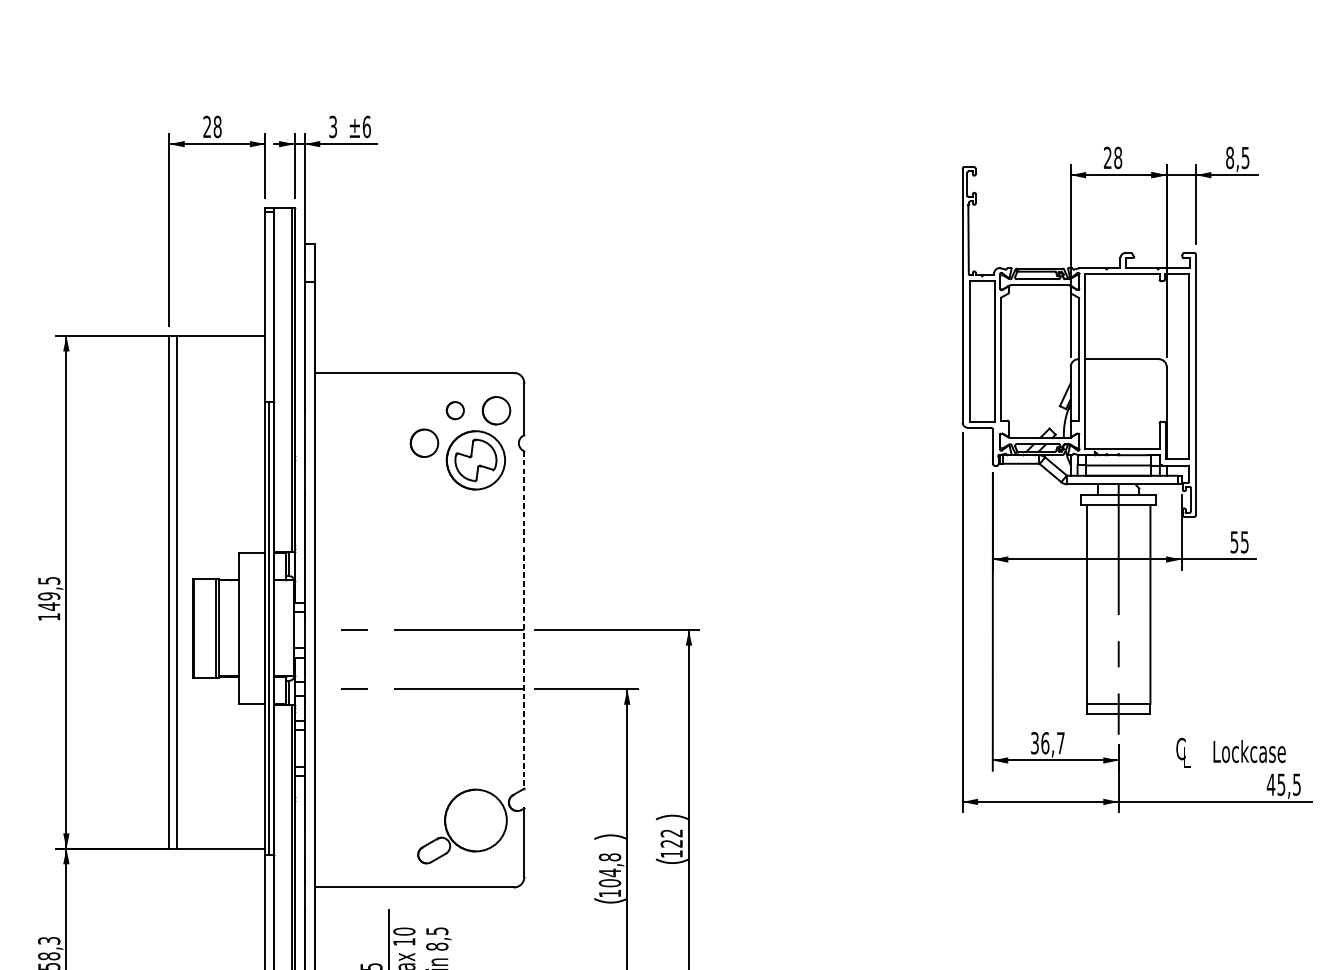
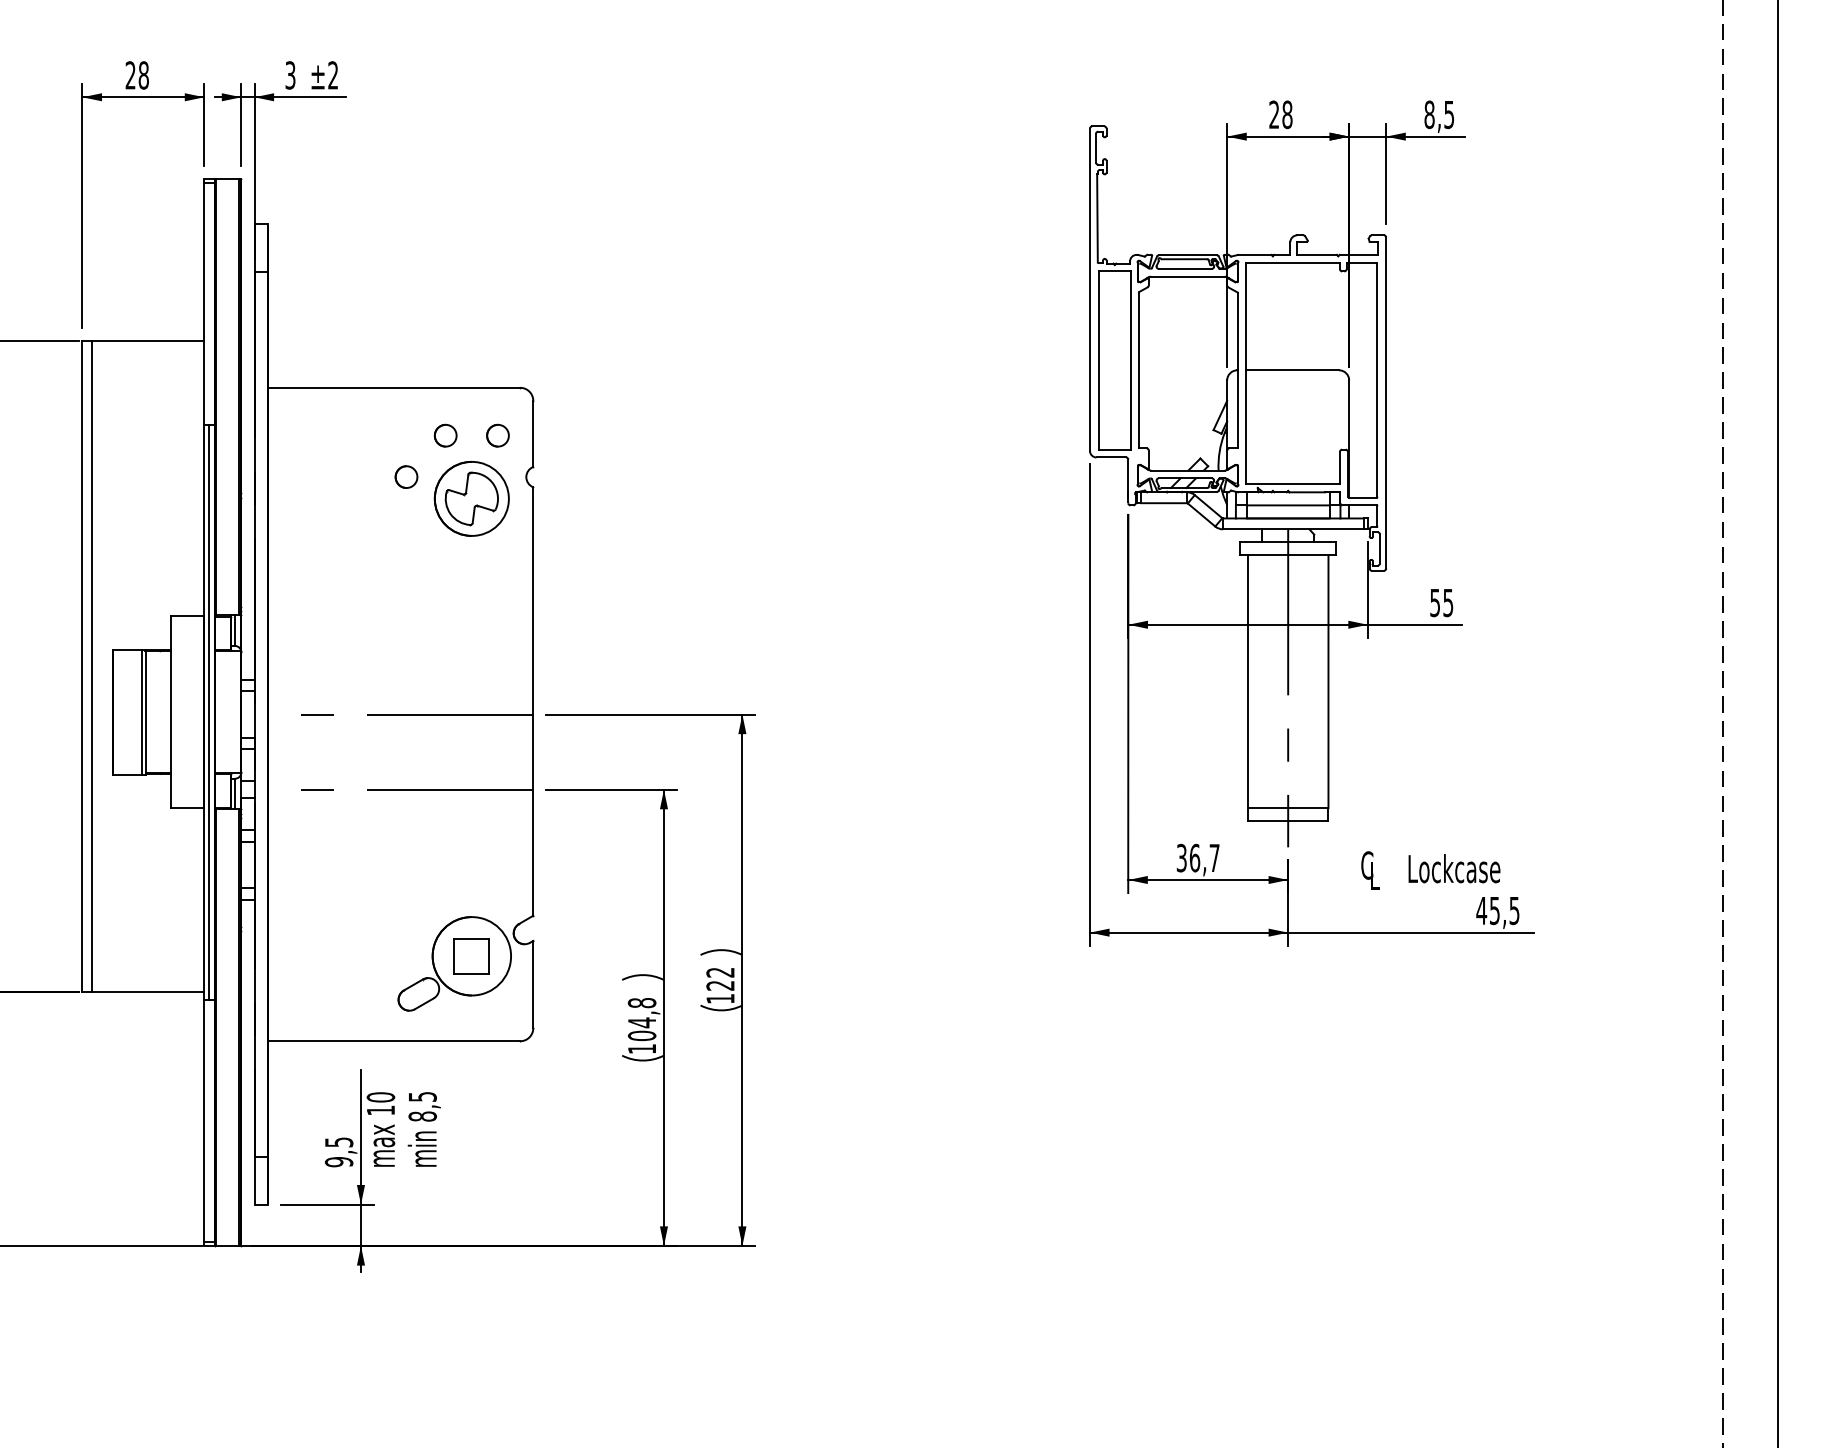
text: (367, 127) -> (333, 75), ±6 -> ±2
part: (496, 410) -> (497, 435), size x0.62
part: (424, 442) -> (406, 476), size x0.62
line: (524, 620) -> (533, 702), dashed -> solid
part: (475, 820) -> (471, 956), added

